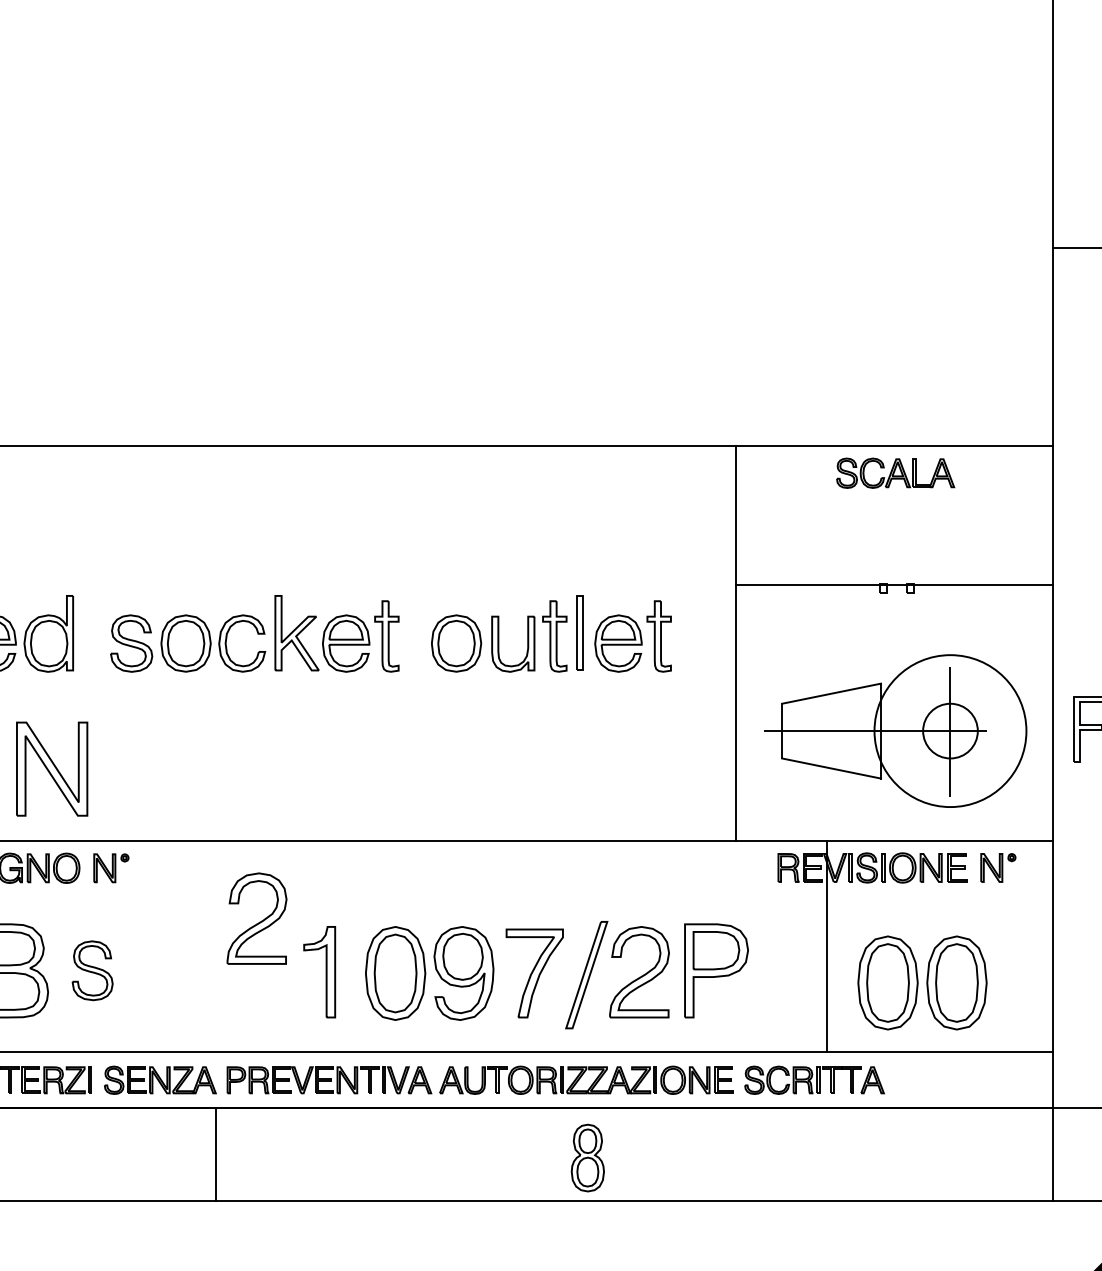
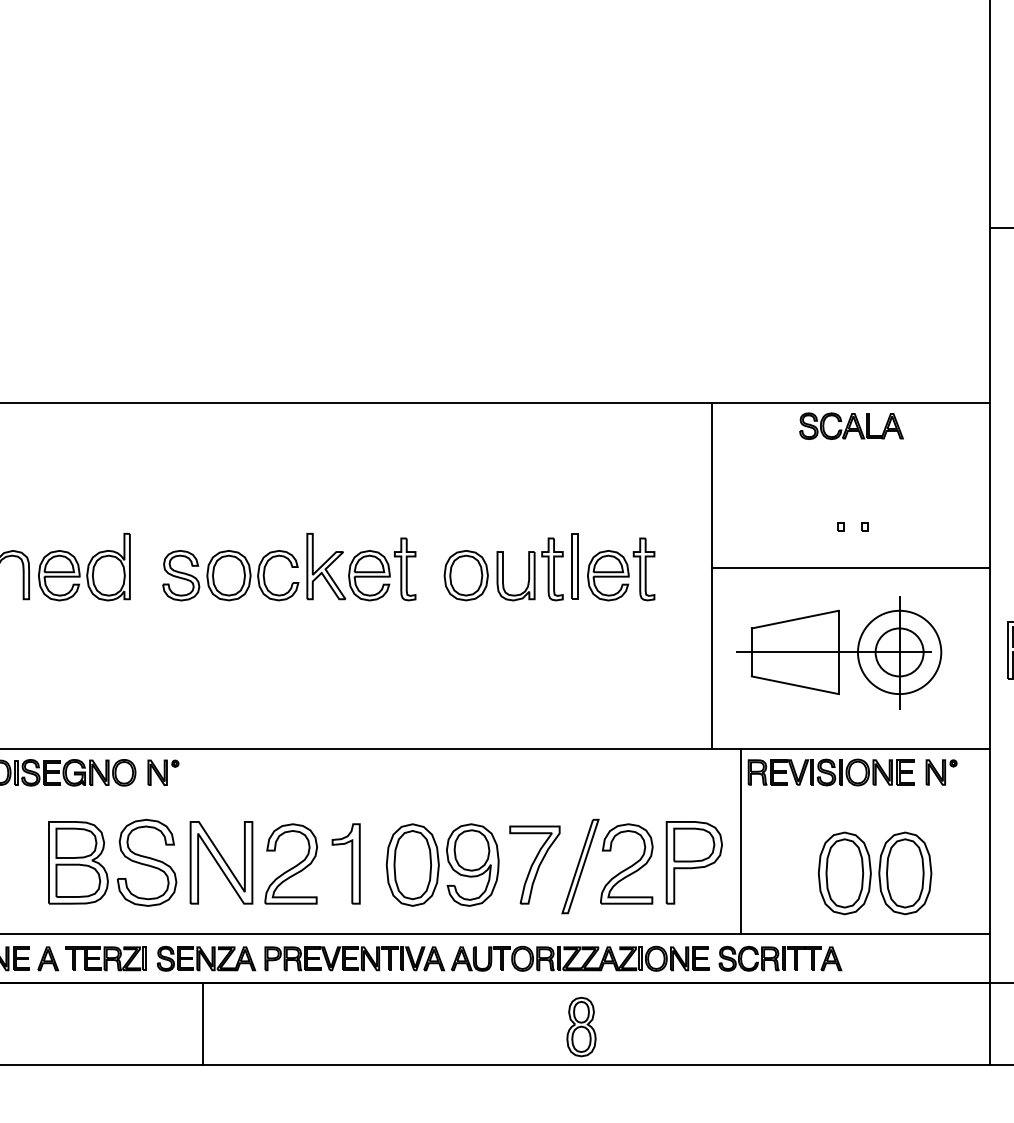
line: (894, 585) -> (850, 568), moved
circle: (950, 731) -> (899, 652), size x0.62
part: (52, 768) -> (221, 862), moved
part: (256, 918) -> (290, 863), moved
line: (827, 946) -> (741, 841), moved
part: (92, 970) -> (146, 862), size x1.67
line: (215, 1154) -> (202, 1023), moved

